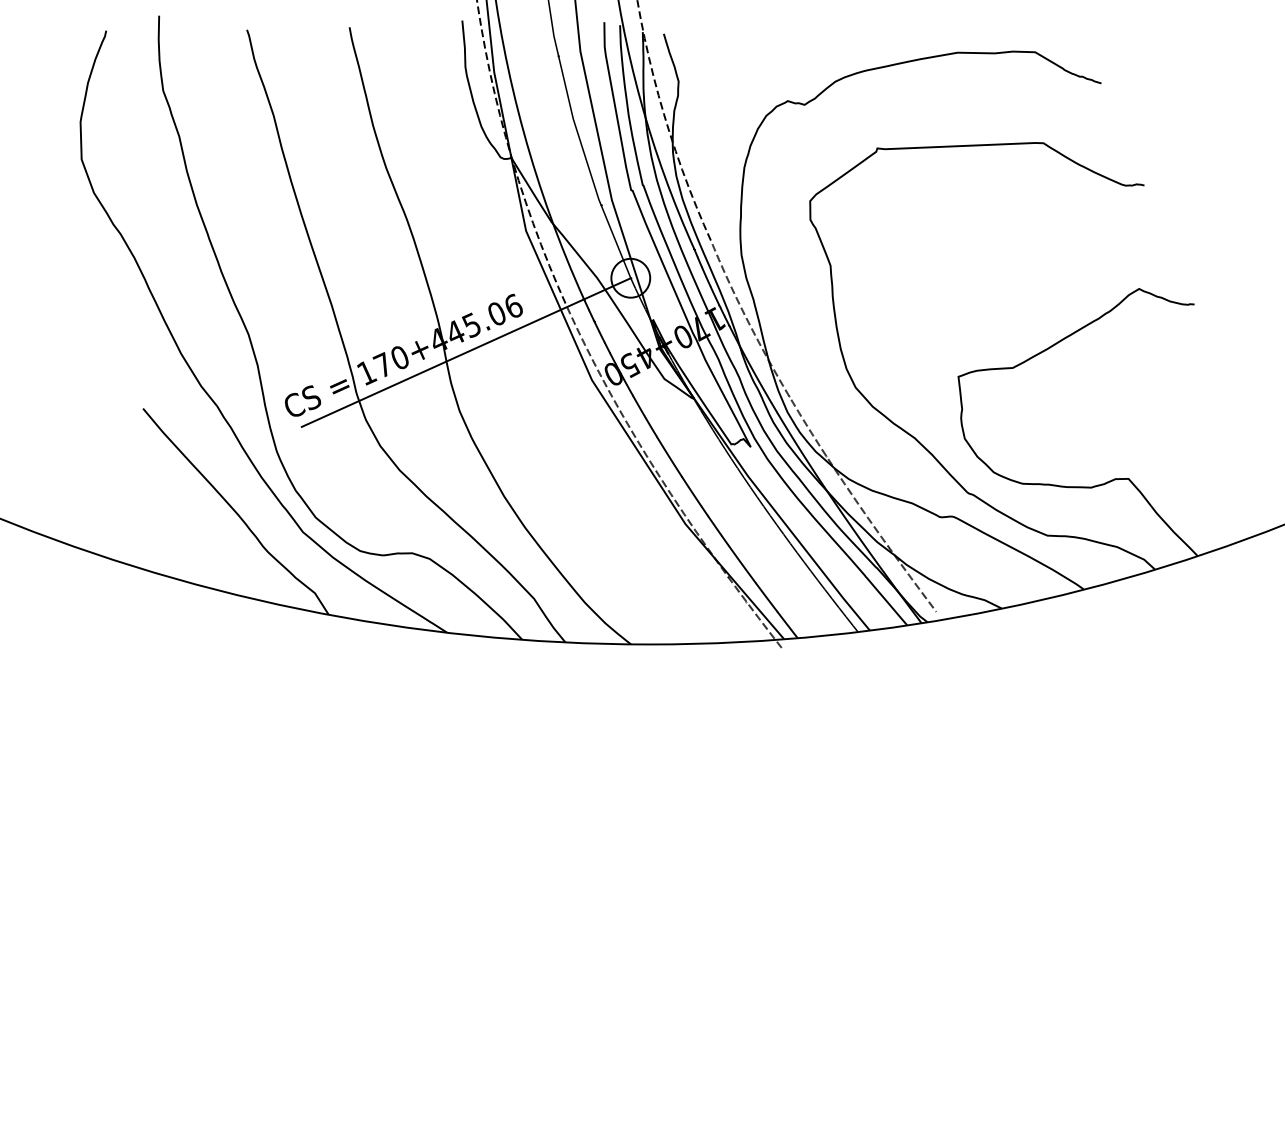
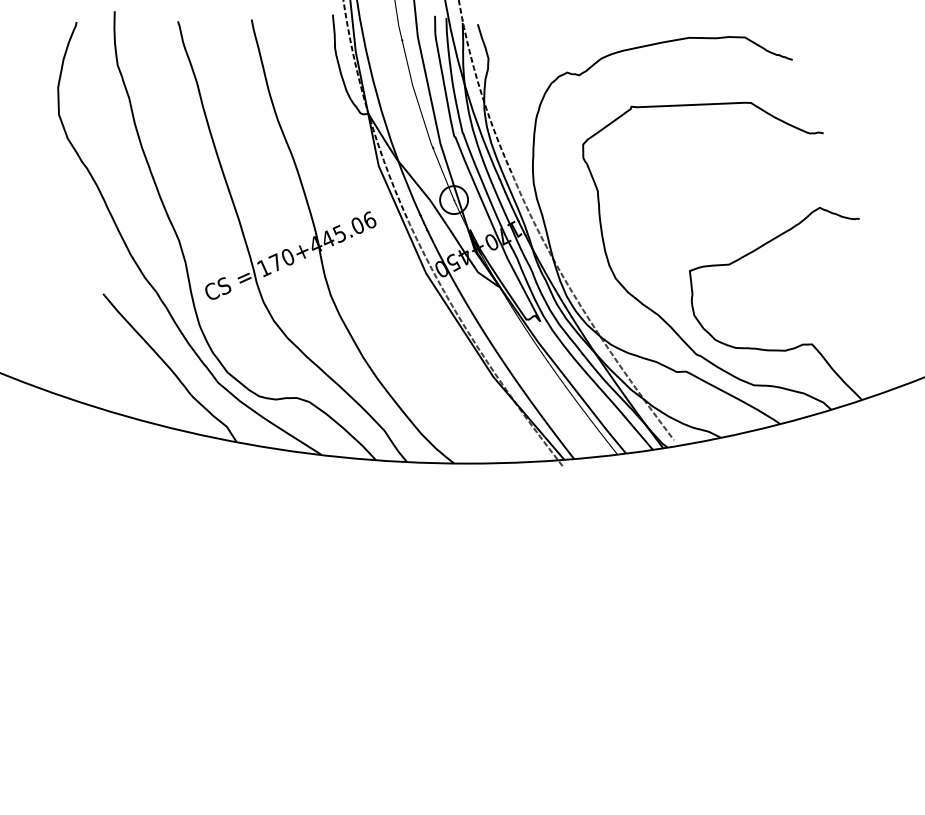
line: (465, 352) -> (335, 253), removed

